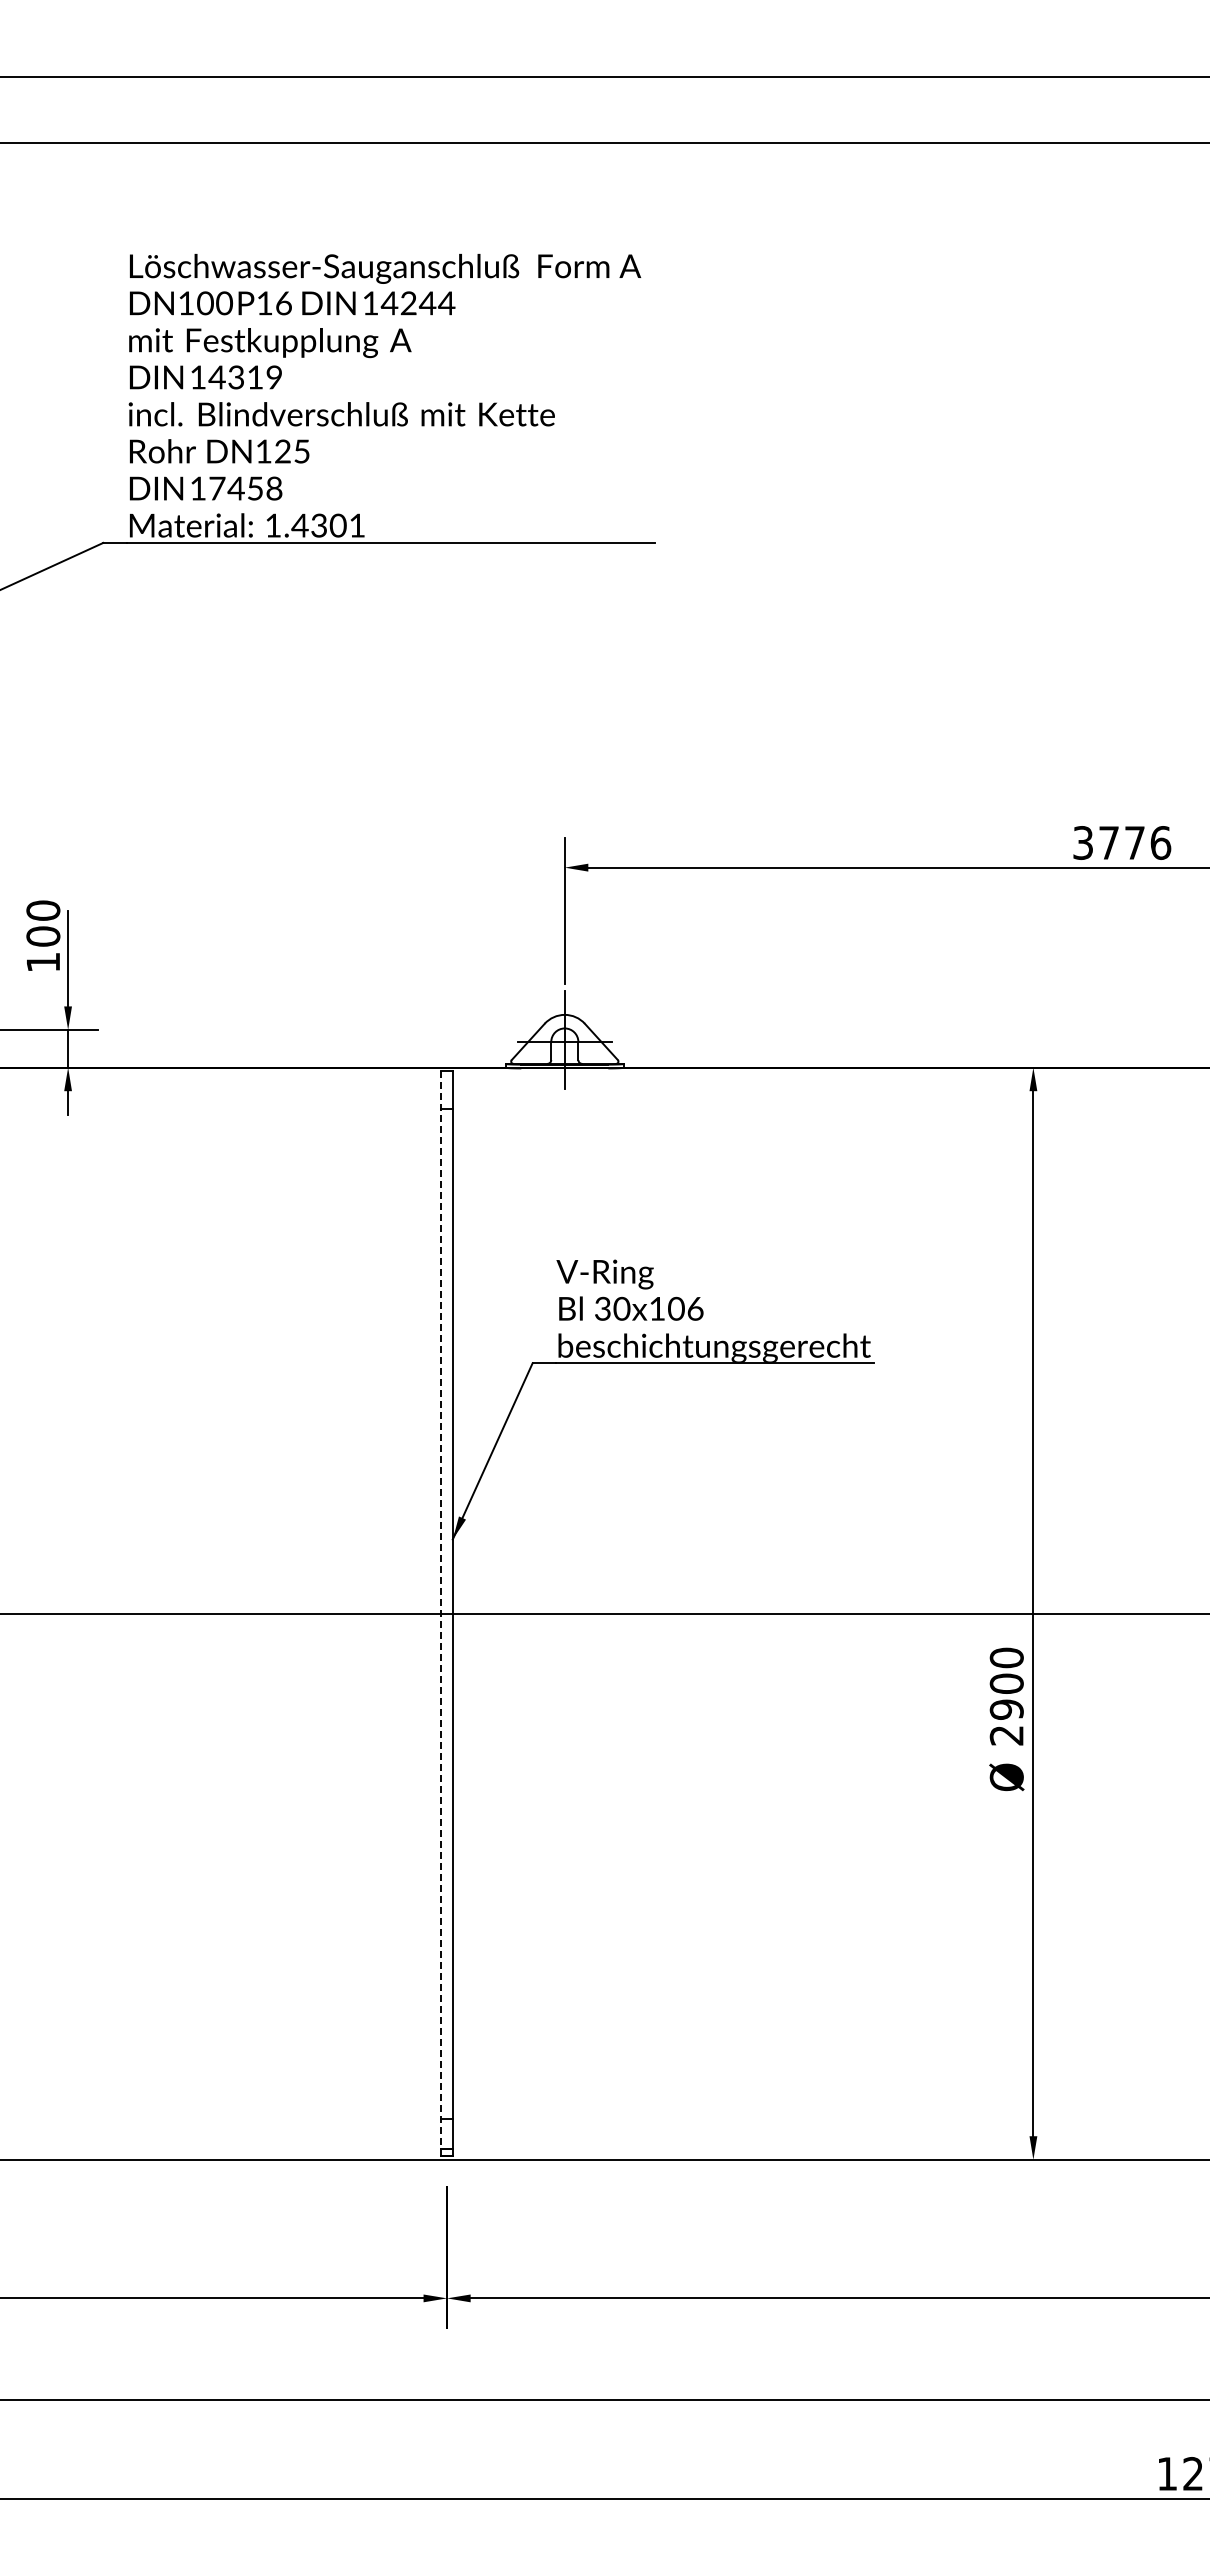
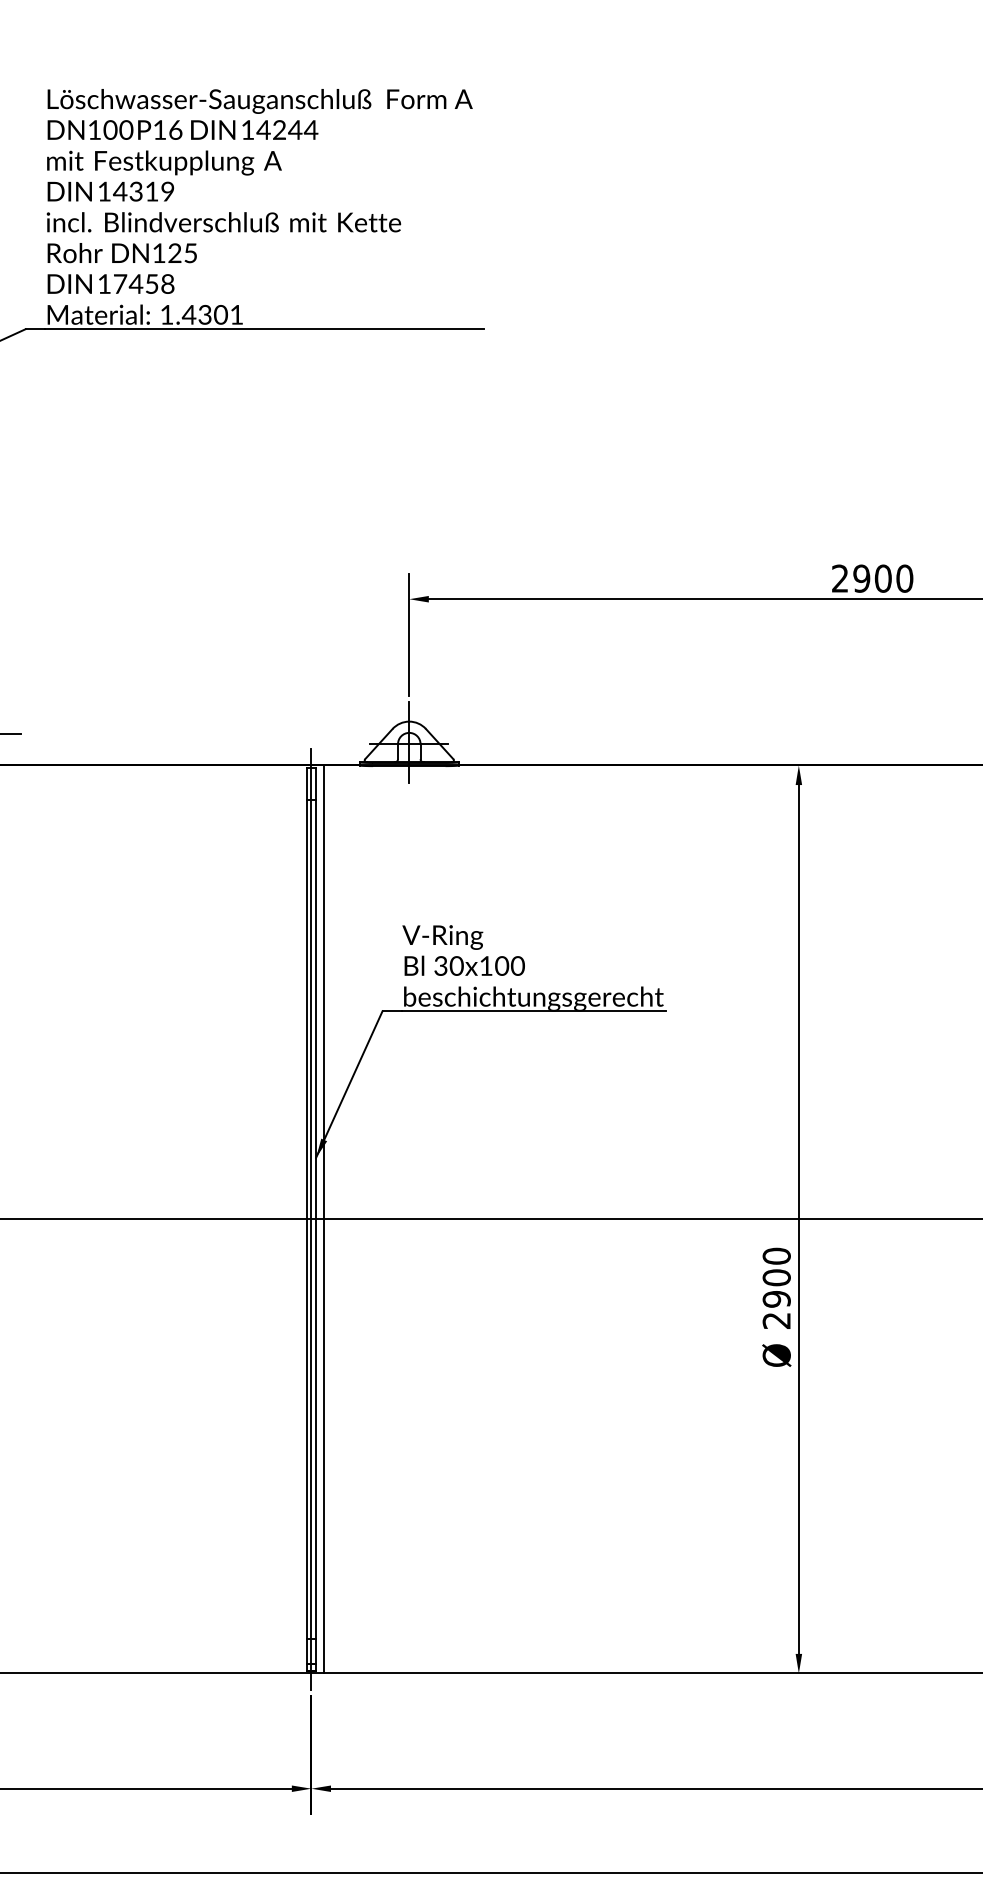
text: (1122, 842) -> (872, 578), 3776 -> 2900
text: (695, 1308) -> (517, 965), 30x106 -> 30x100
line: (441, 1613) -> (306, 1219), dashed -> solid
line: (447, 1613) -> (311, 1219), added
line: (462, 1613) -> (324, 1219), added

